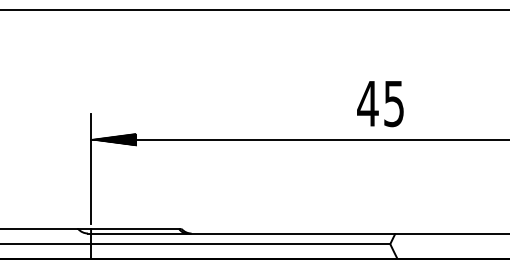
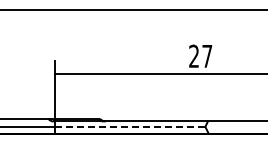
text: (380, 104) -> (200, 56), 45 -> 27
hatch: (113, 139) -> (66, 74), removed
line: (241, 243) -> (130, 126), solid -> dashed

